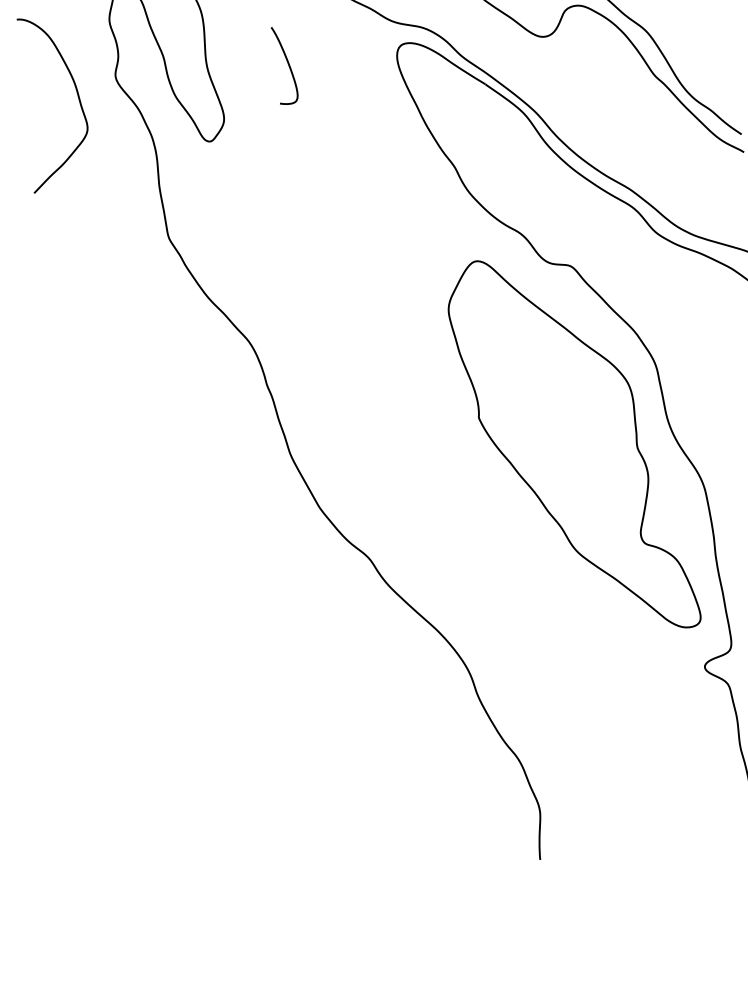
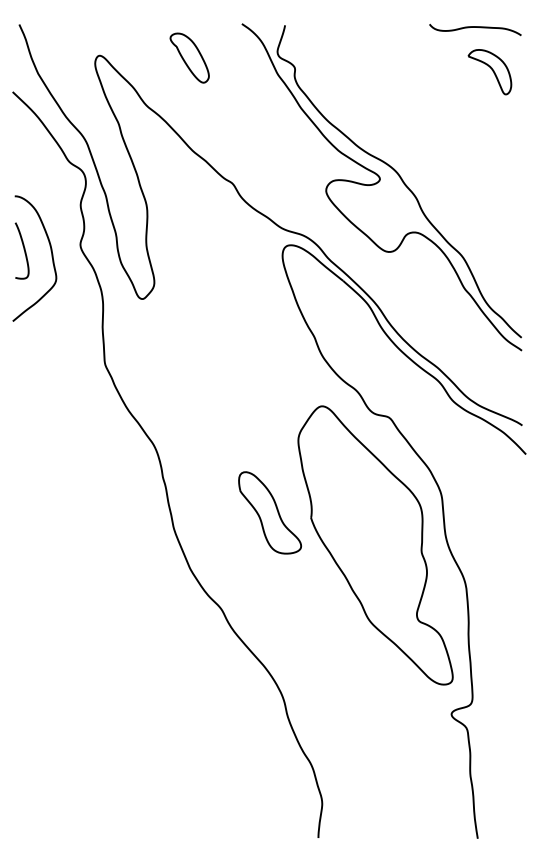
curve: (286, 63) -> (23, 249), moved
part: (421, 416) -> (270, 512), added

